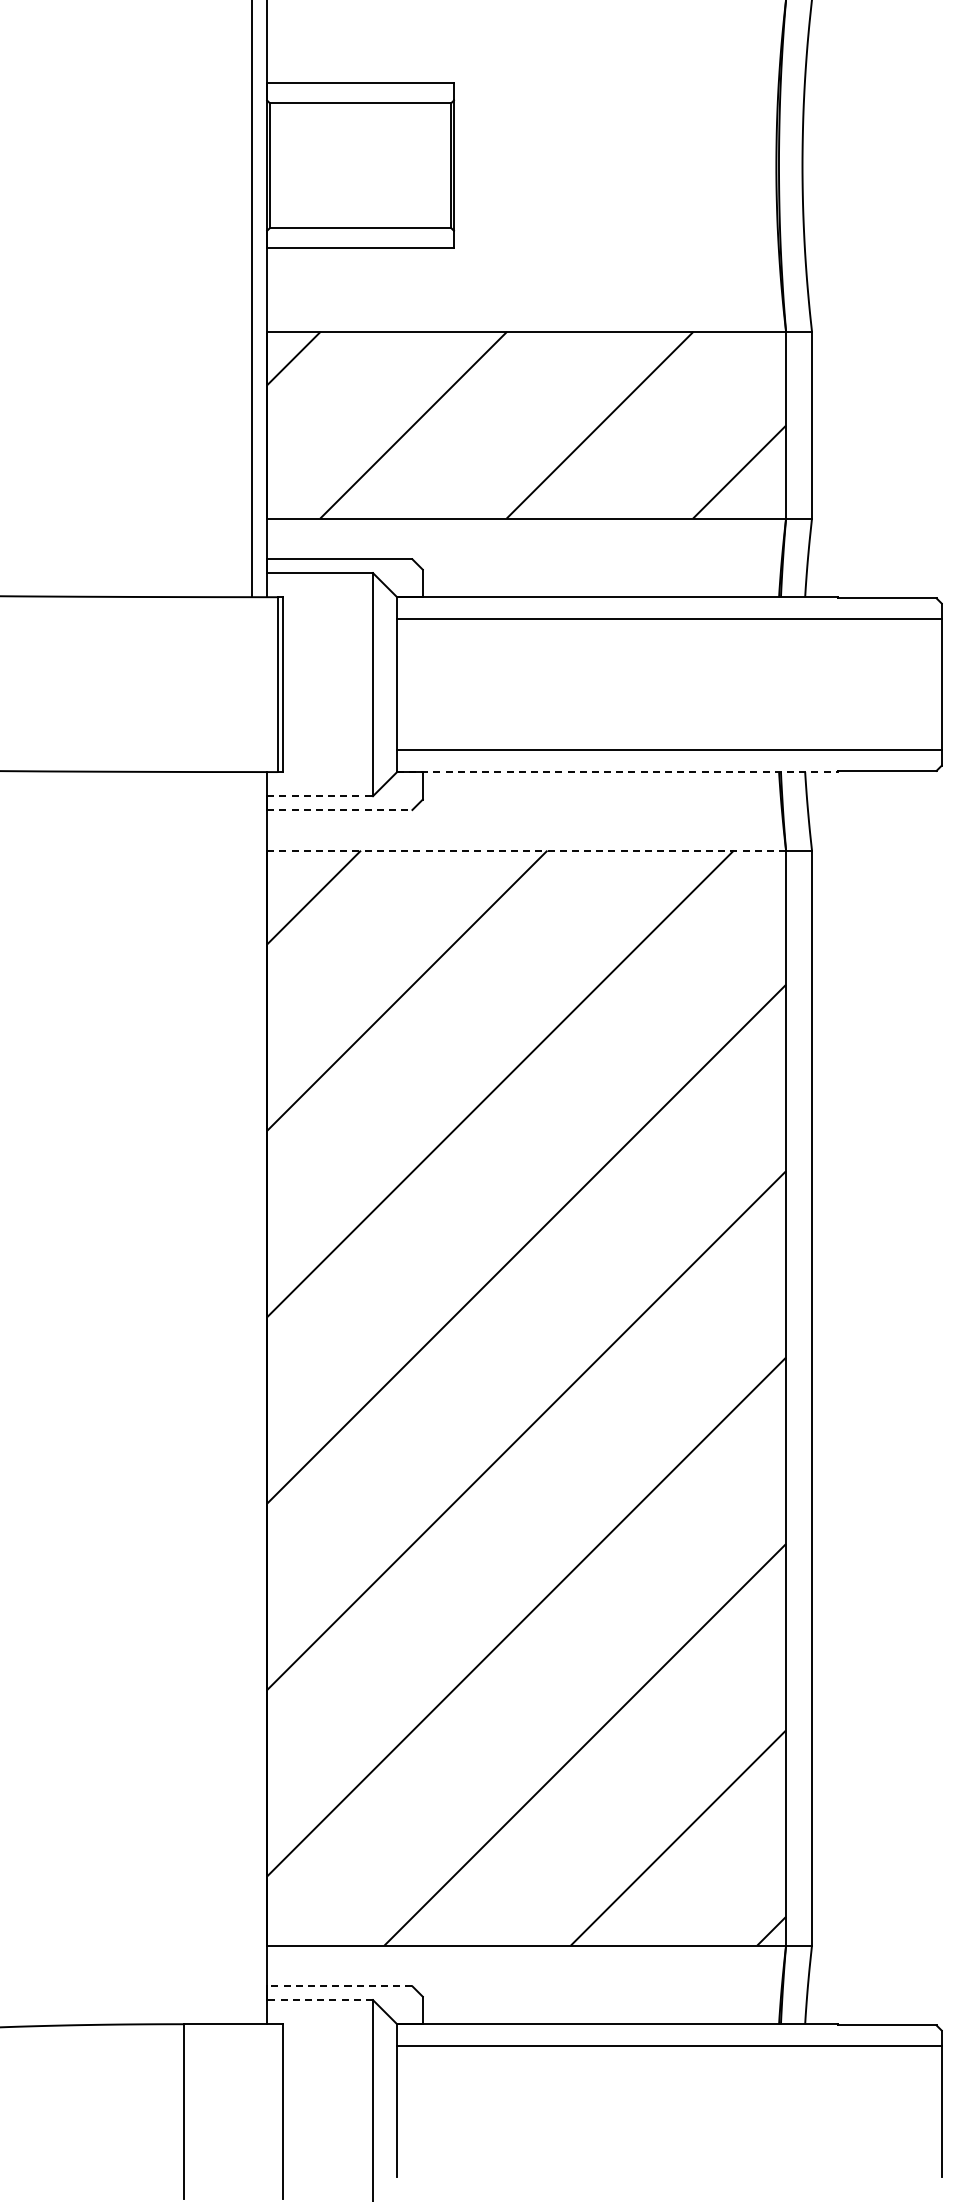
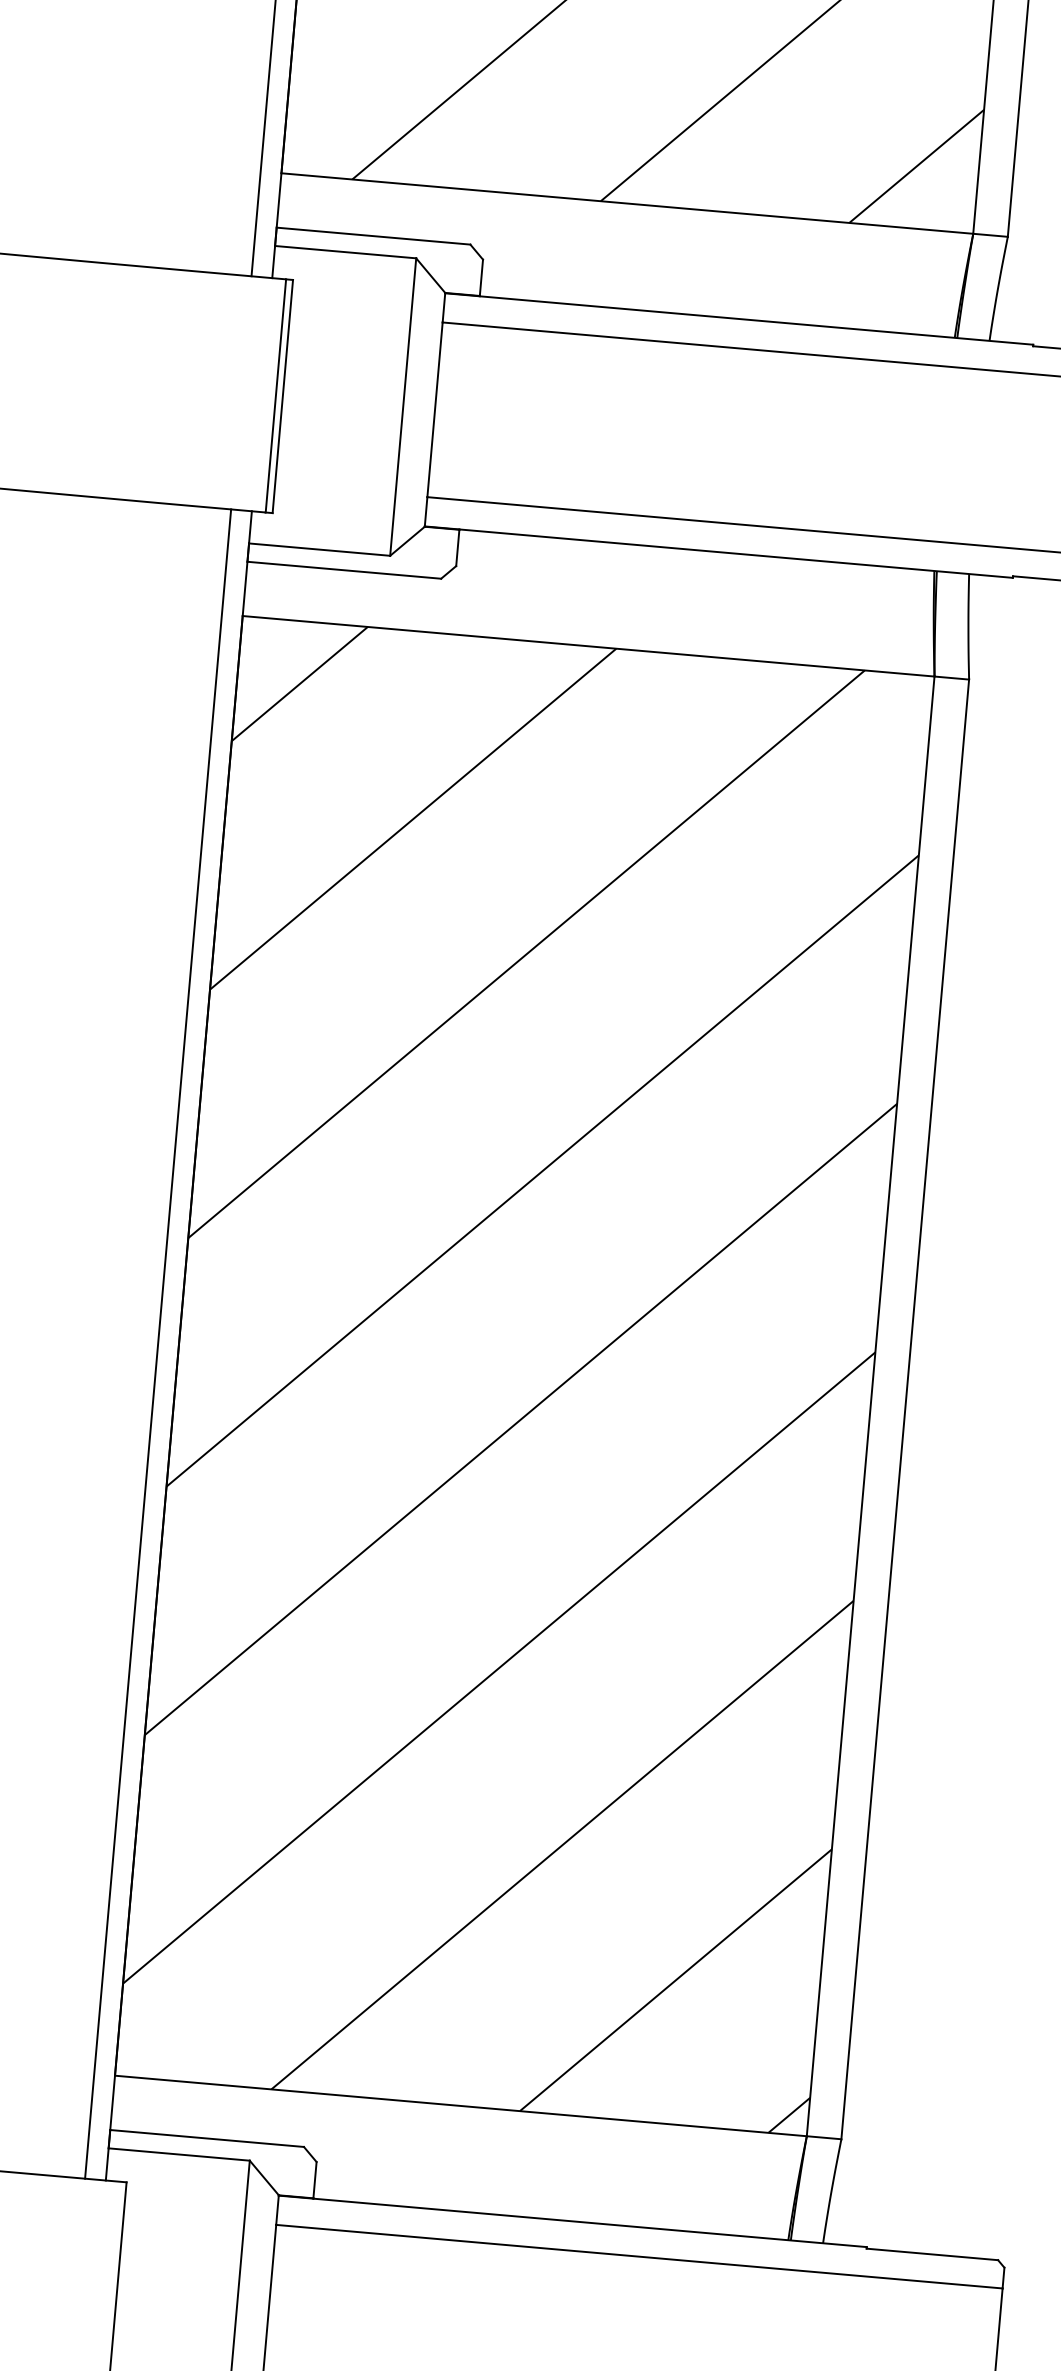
line: (617, 772) -> (718, 552), dashed -> solid
line: (320, 796) -> (320, 550), dashed -> solid
line: (339, 809) -> (343, 569), dashed -> solid
line: (527, 850) -> (589, 646), dashed -> solid
line: (251, 1398) -> (157, 1344), added
line: (339, 1986) -> (206, 2138), dashed -> solid
line: (320, 2000) -> (179, 2155), dashed -> solid

